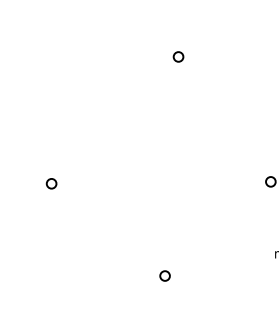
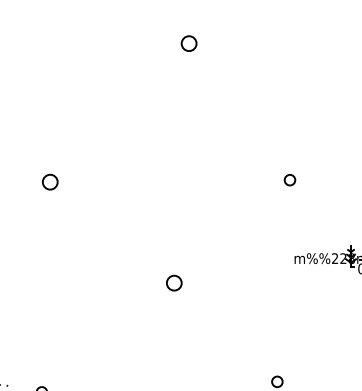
circle: (178, 56) -> (188, 43), size x1.4
circle: (51, 184) -> (50, 182), size x1.4
circle: (165, 275) -> (174, 282), size x1.4

